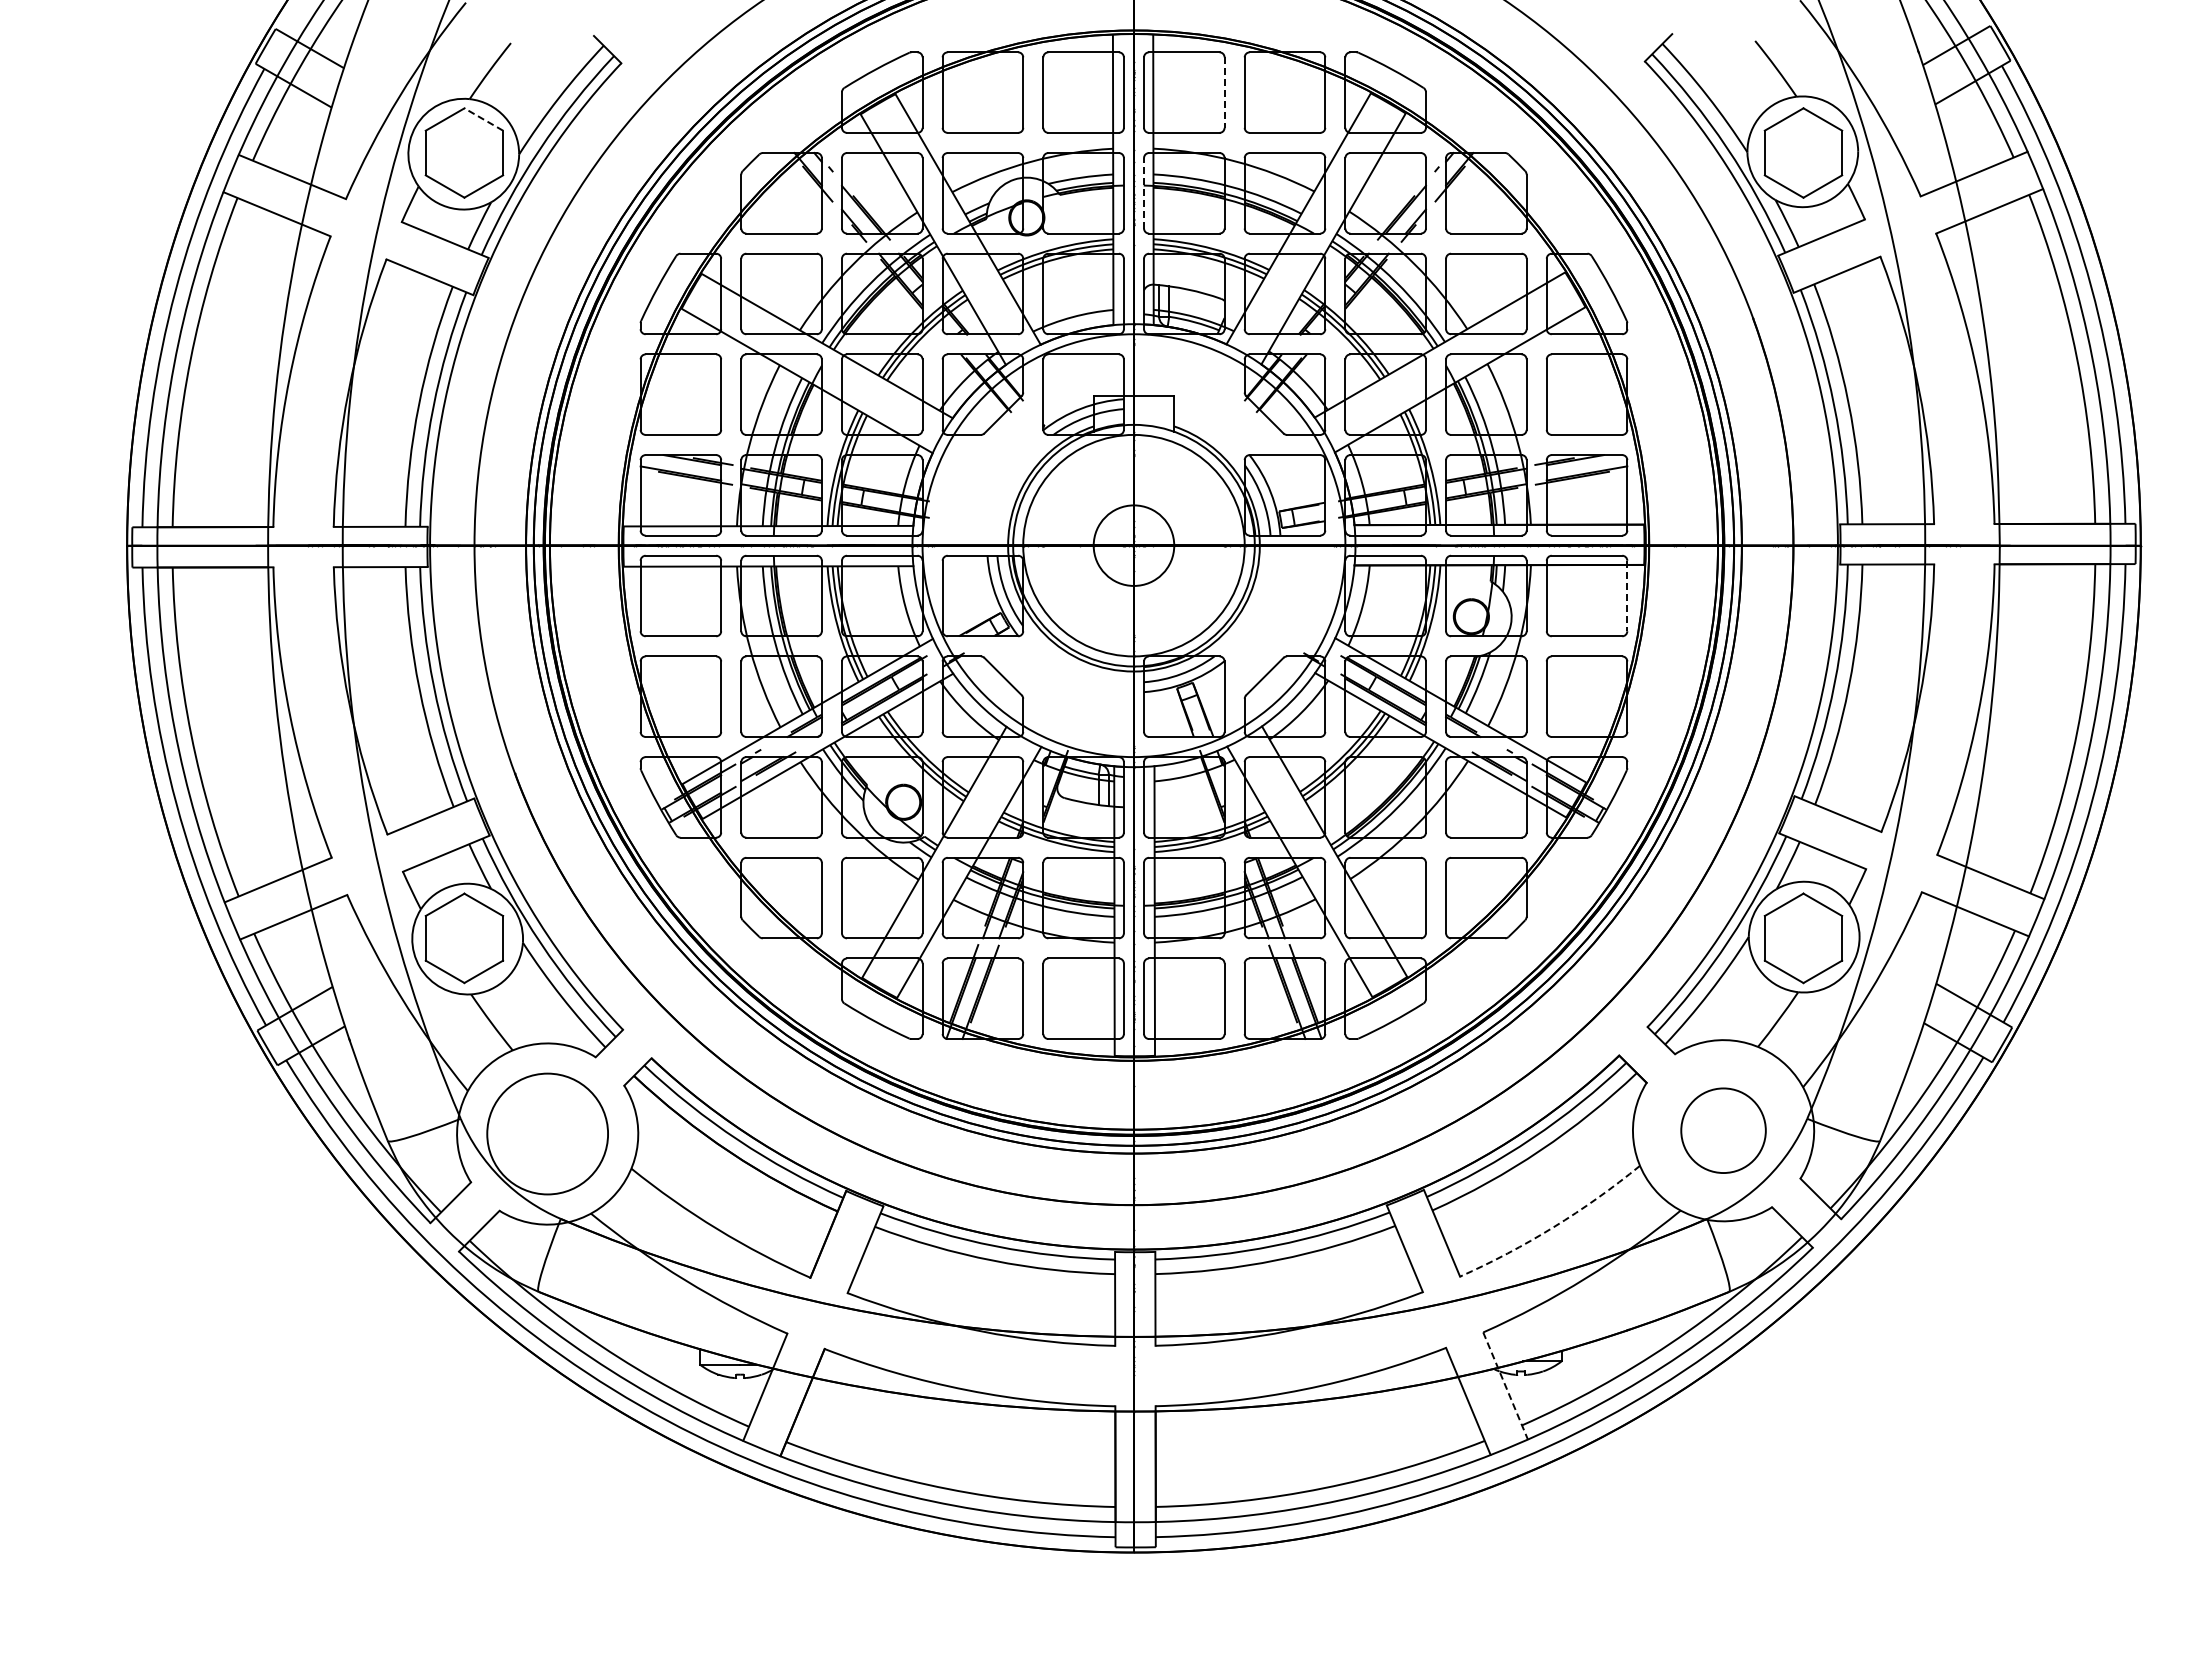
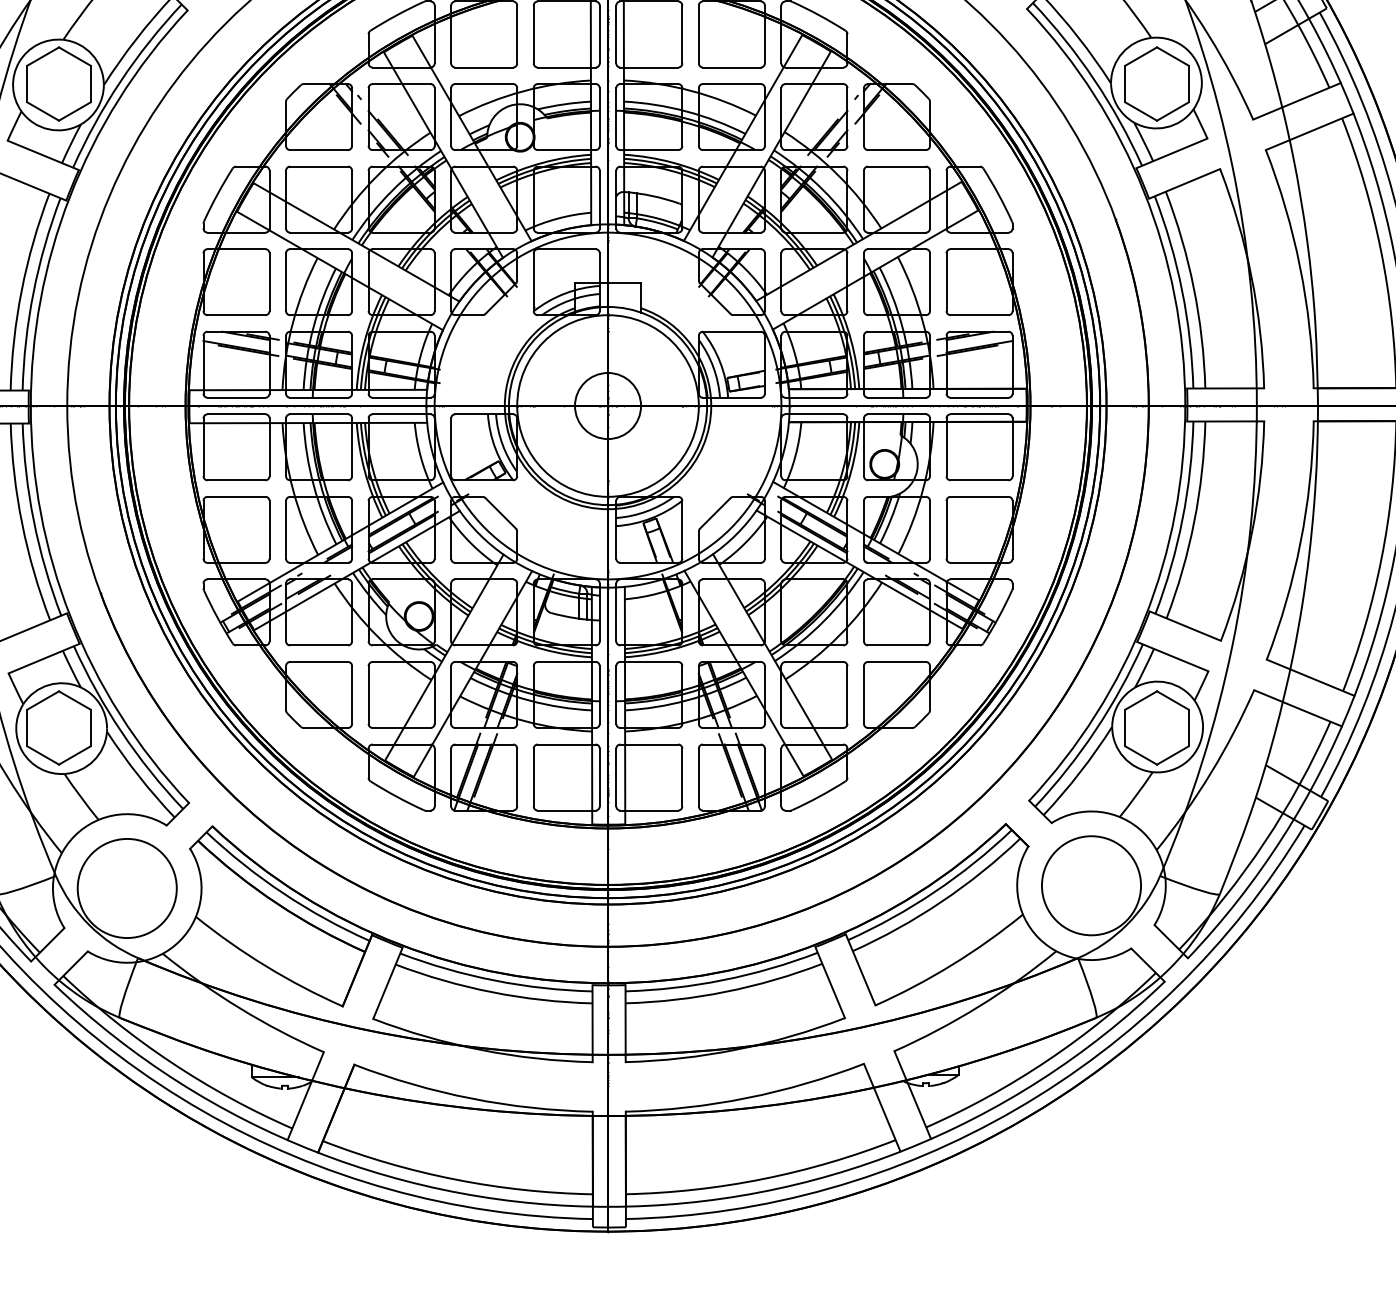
line: (1224, 93) -> (682, 35), dashed -> solid
line: (483, 119) -> (74, 56), dashed -> solid
line: (1144, 192) -> (616, 116), dashed -> solid
line: (1627, 596) -> (1012, 447), dashed -> solid
circle: (1723, 1130) -> (1091, 885), size x1.43
arc: (1553, 1227) -> (952, 965), dashed -> solid
line: (1505, 1385) -> (912, 1094), dashed -> solid

